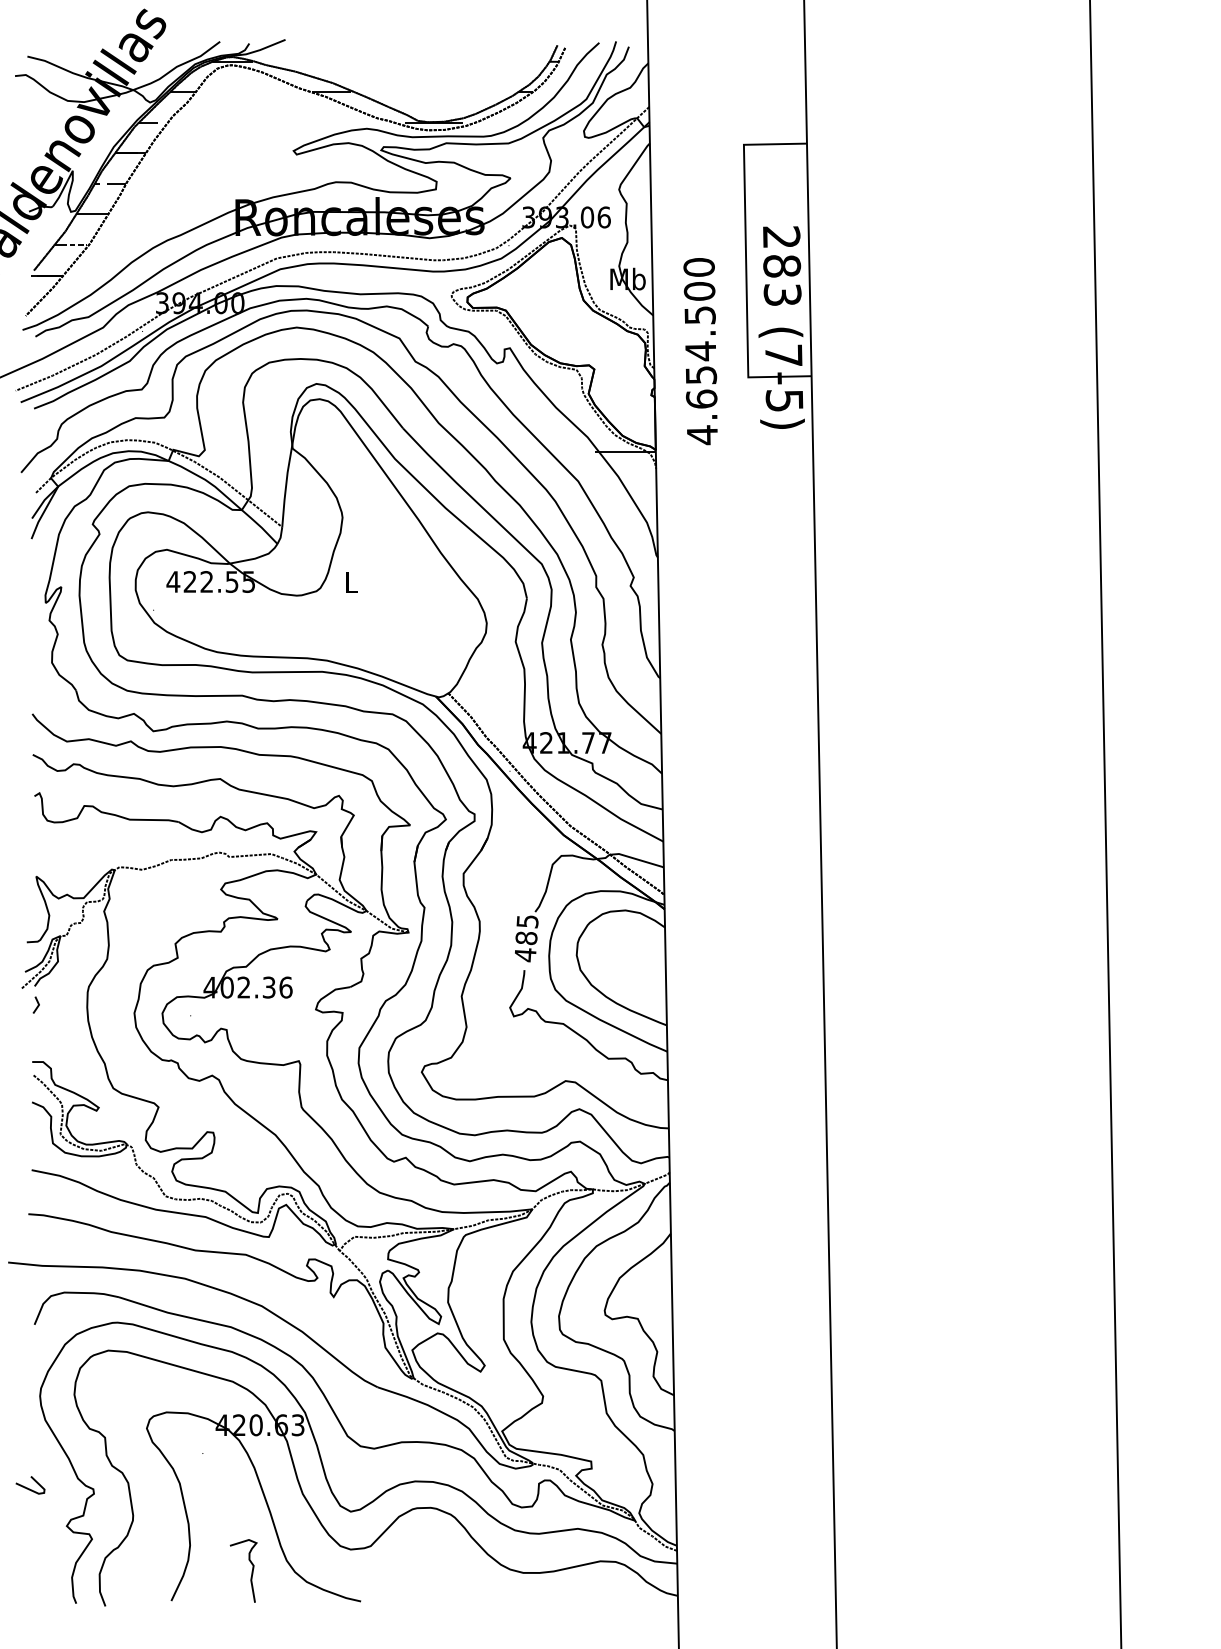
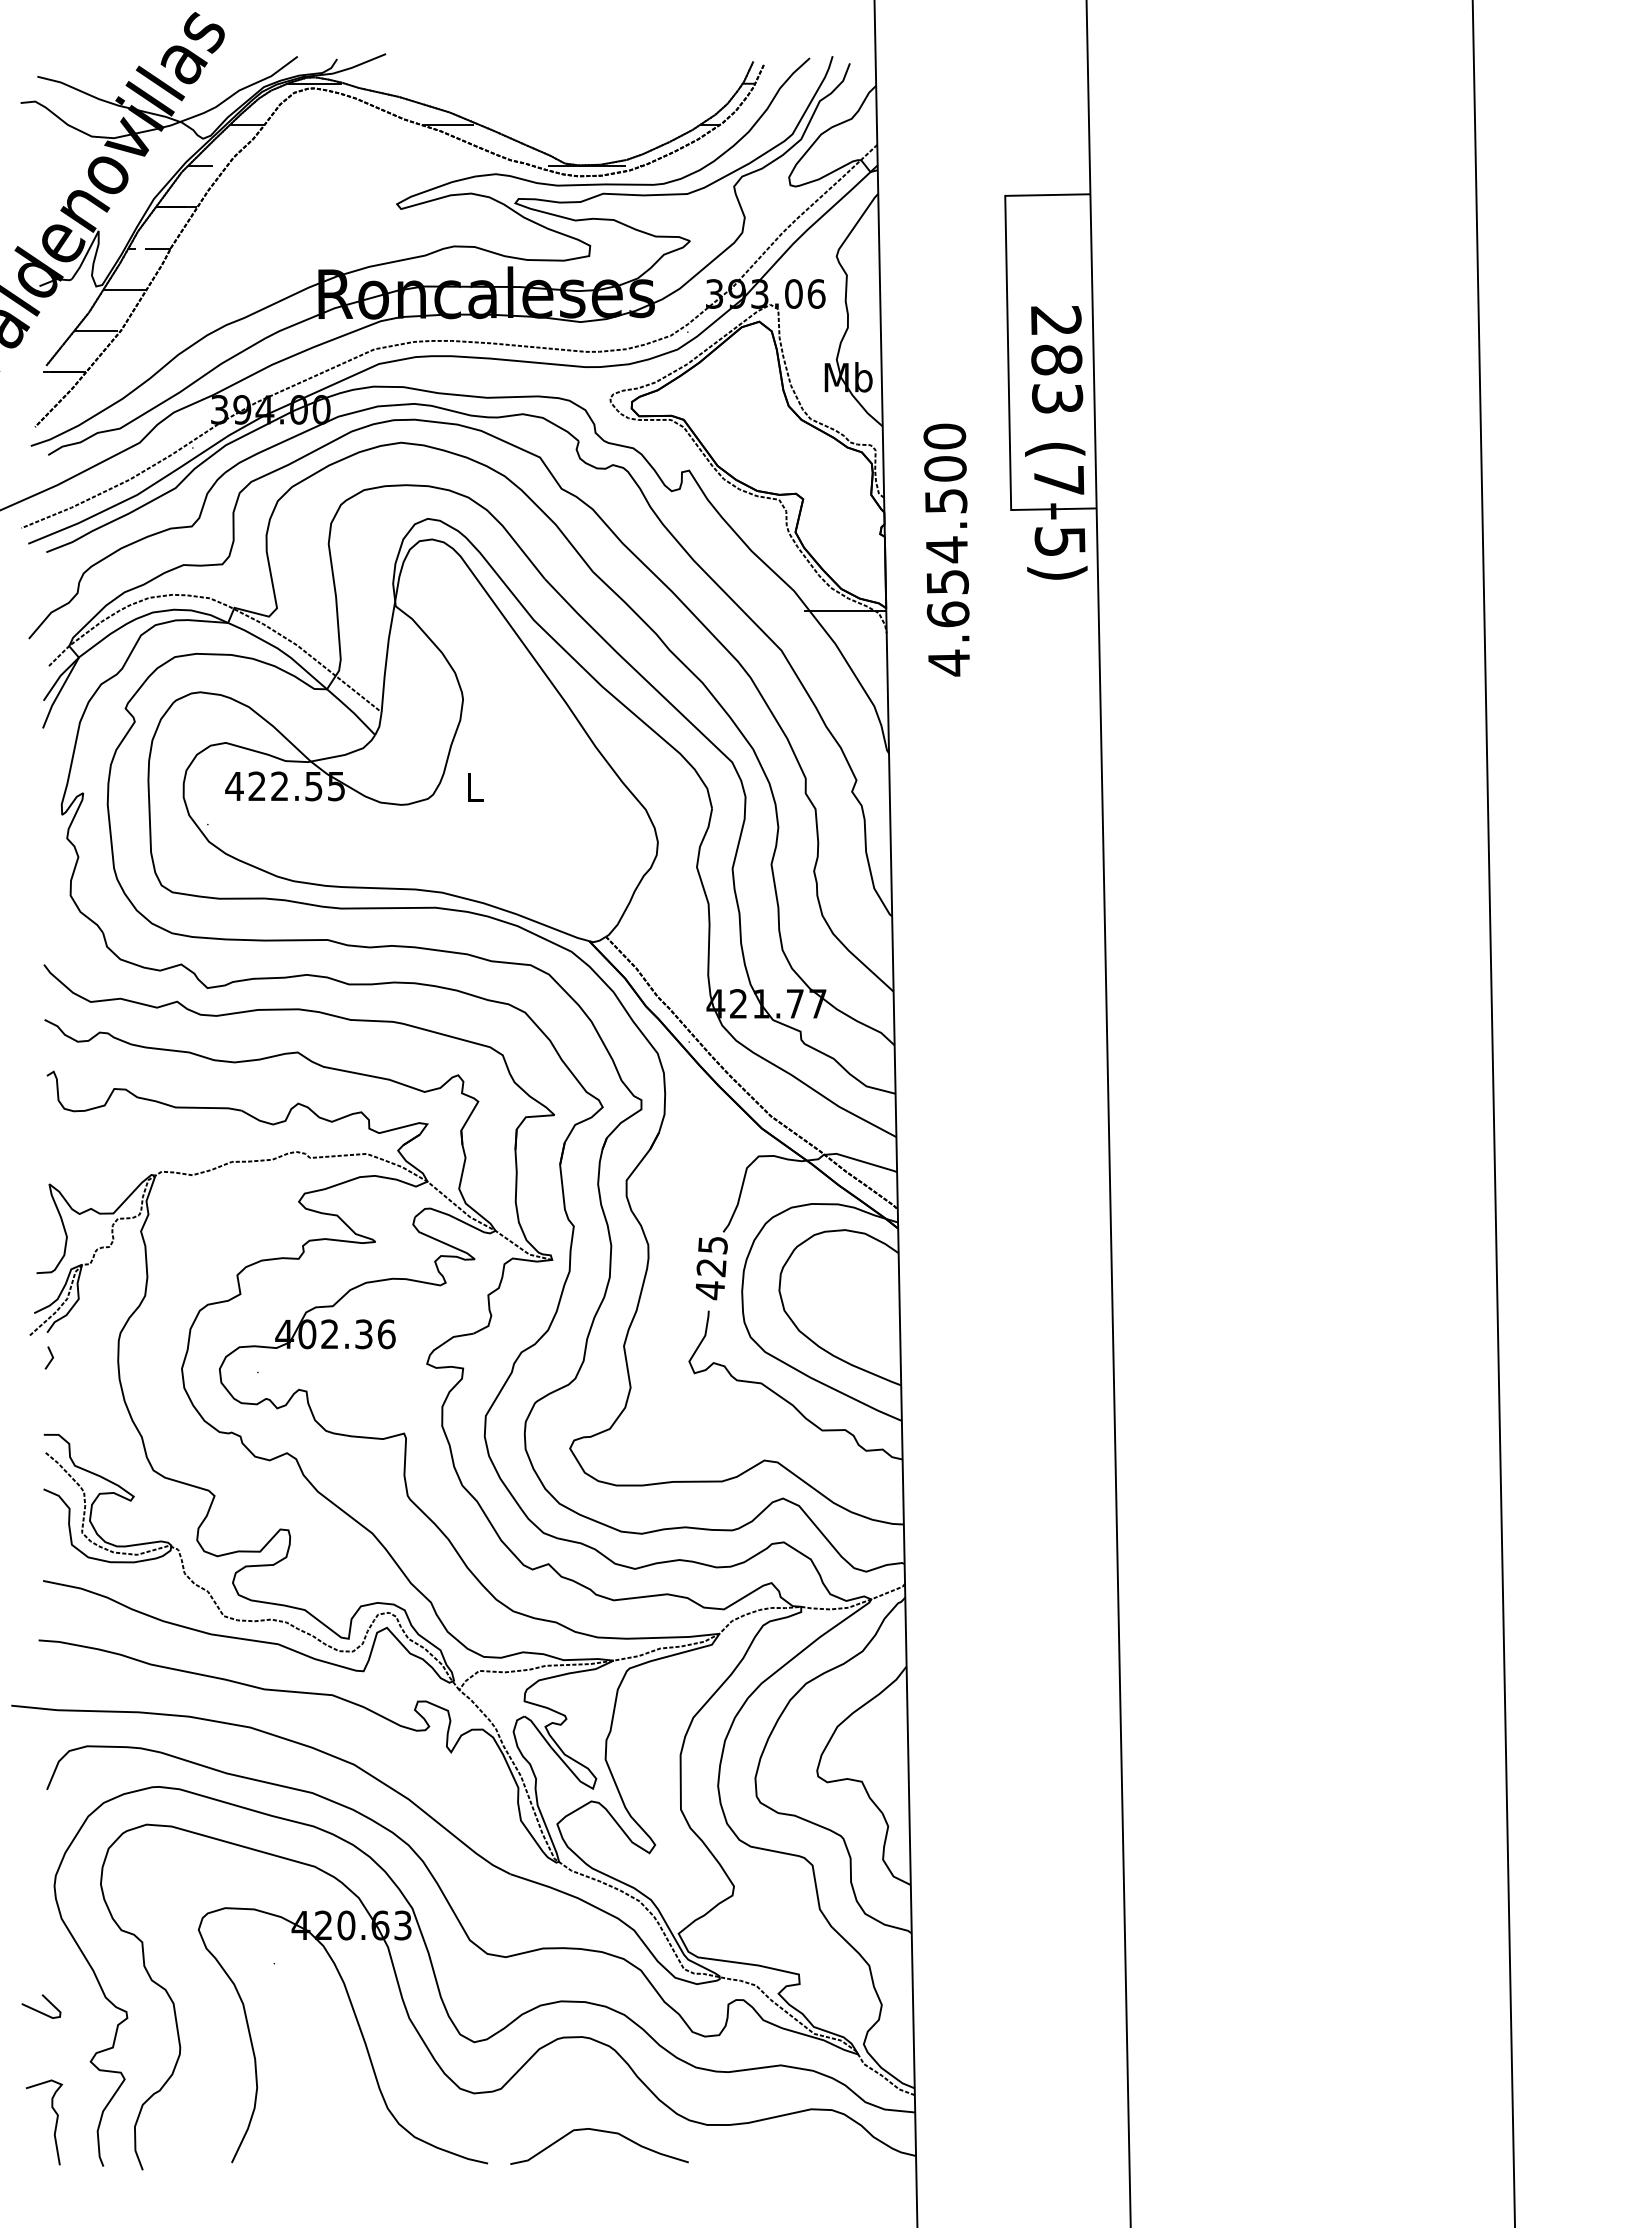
line: (74, 245) -> (101, 331), dashed -> solid
text: (700, 351) -> (946, 549), moved
text: (526, 938) -> (711, 1268), 485 -> 425
curve: (251, 1571) -> (55, 2122), moved
curve: (446, 1578) -> (603, 2132), added

